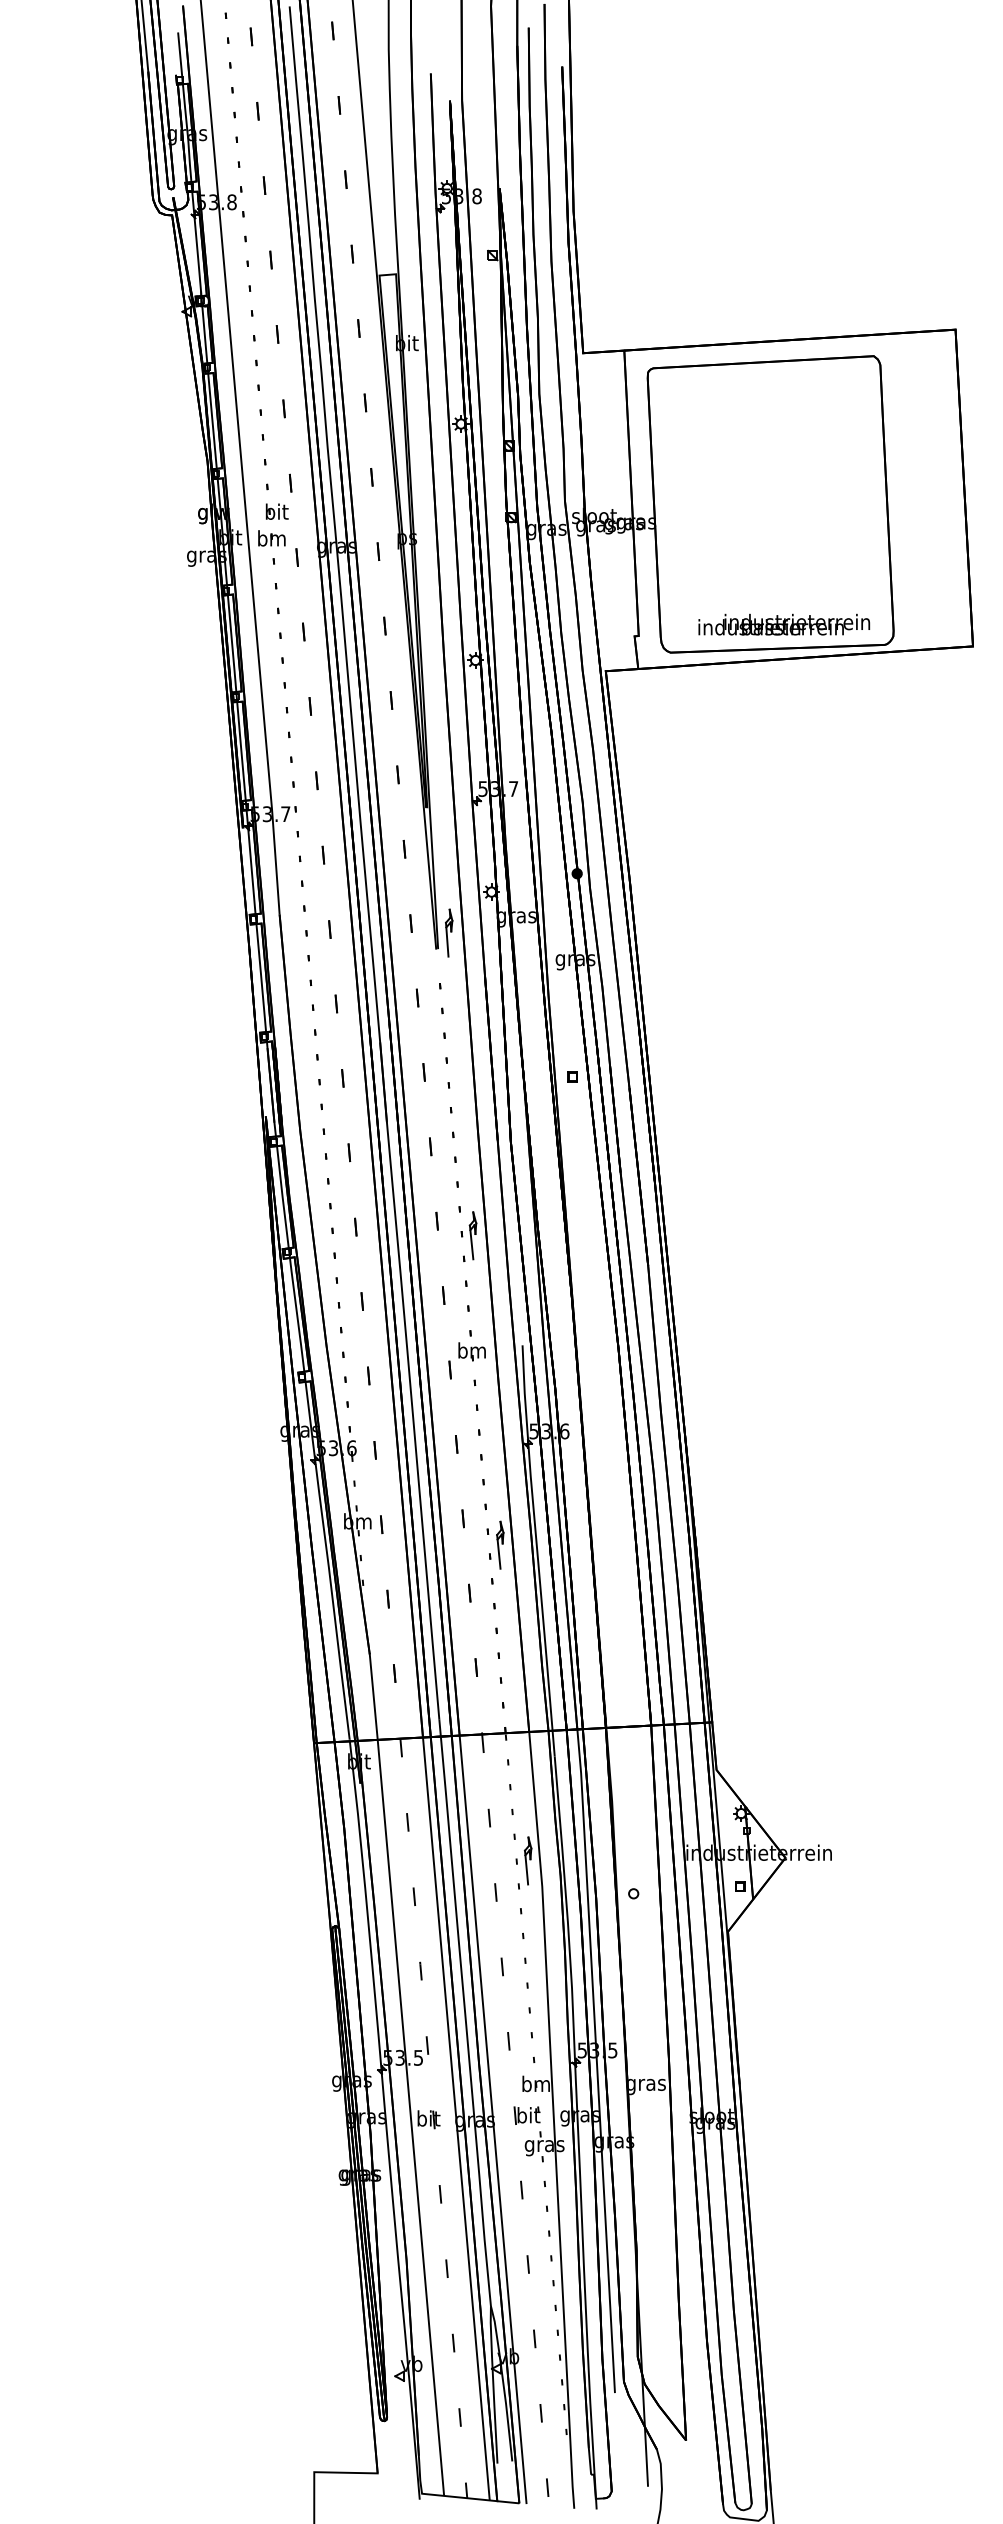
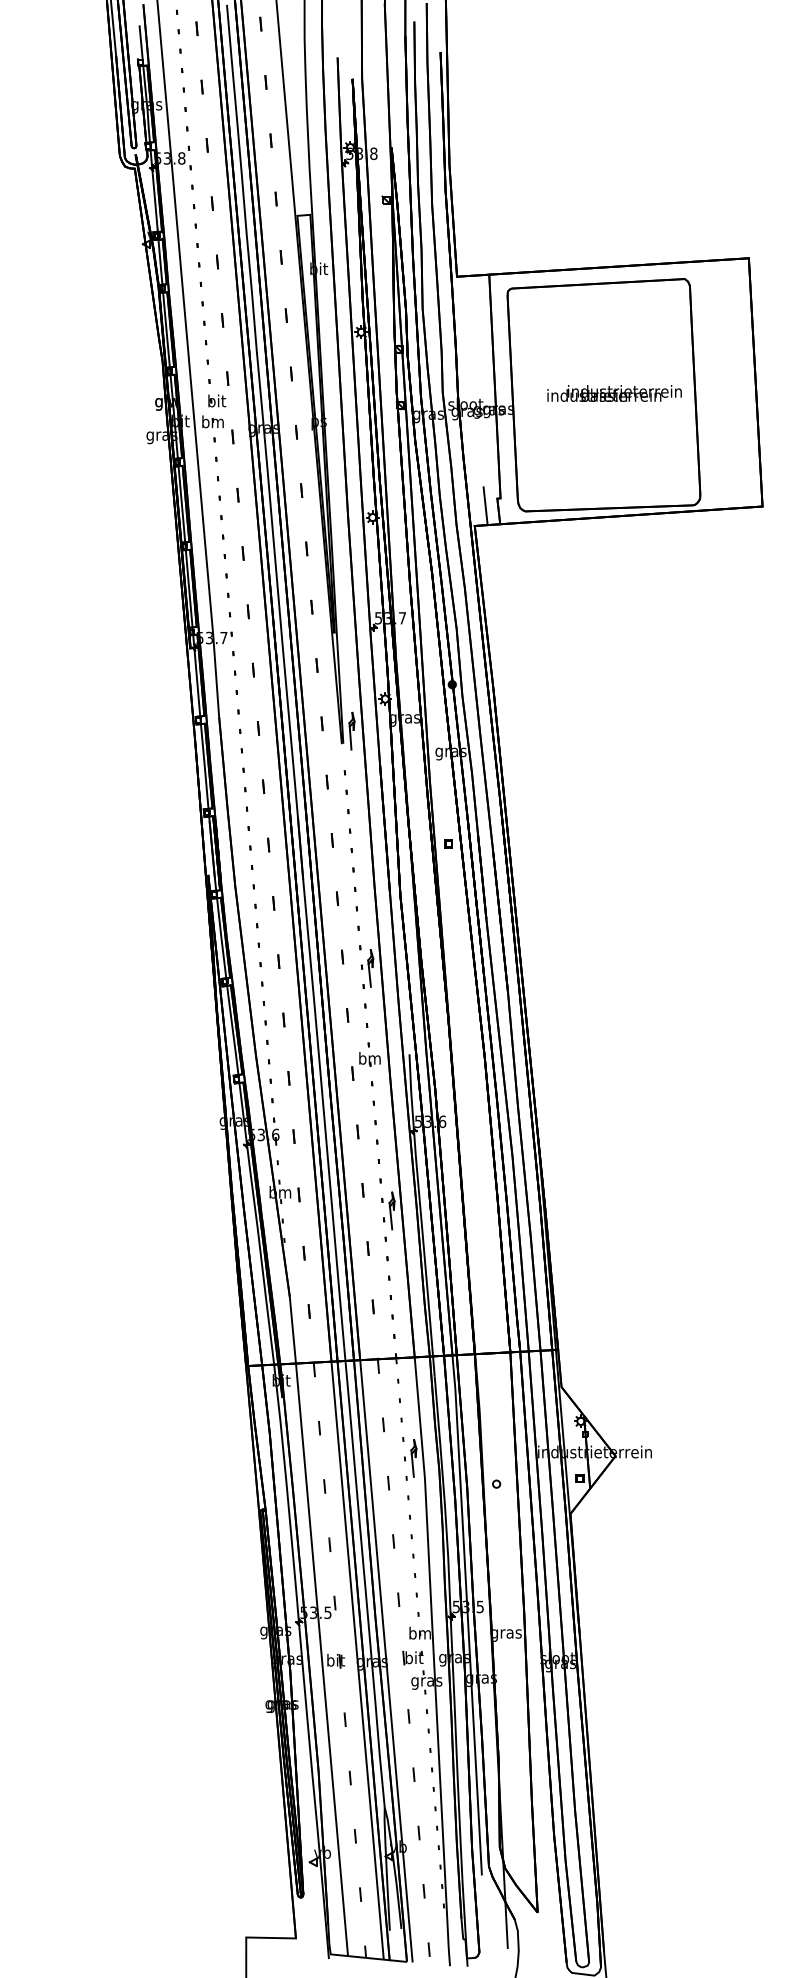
text: (784, 624) -> (614, 393), moved
line: (619, 646) -> (485, 506), added

